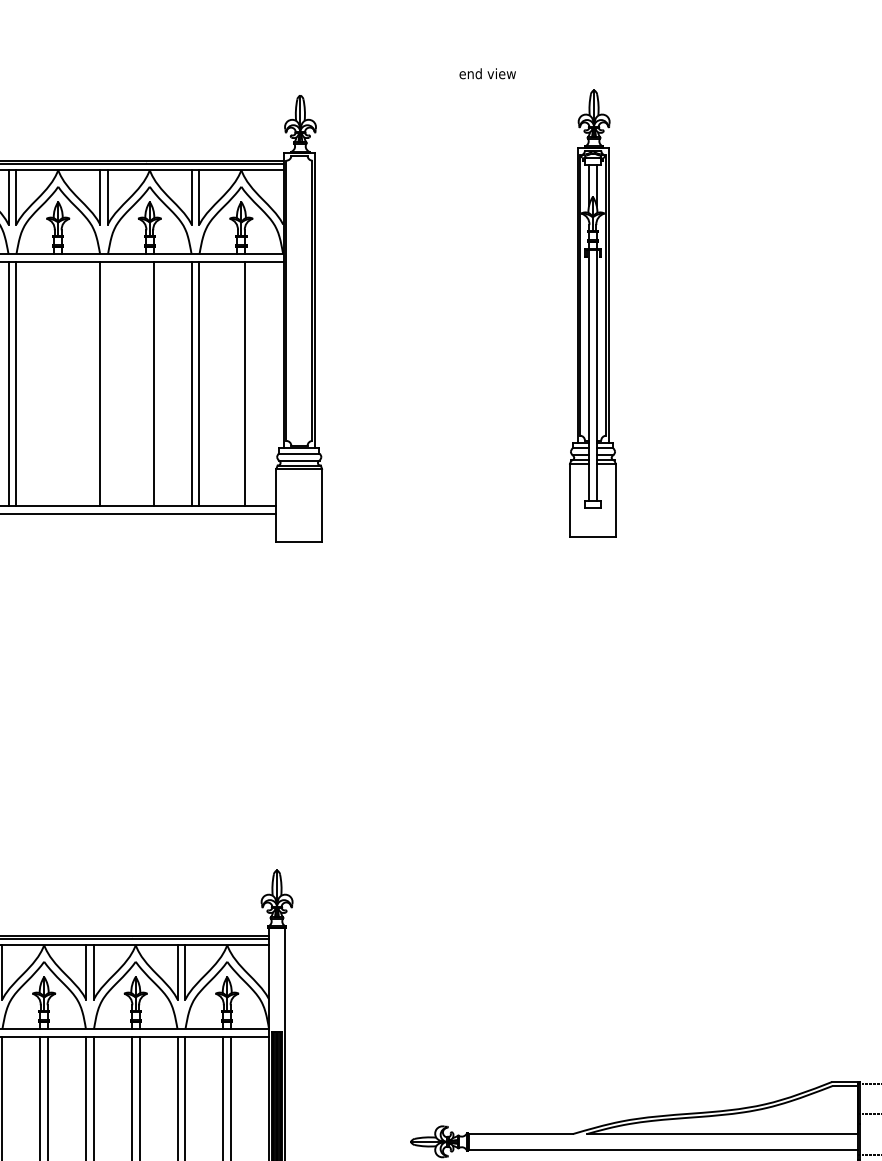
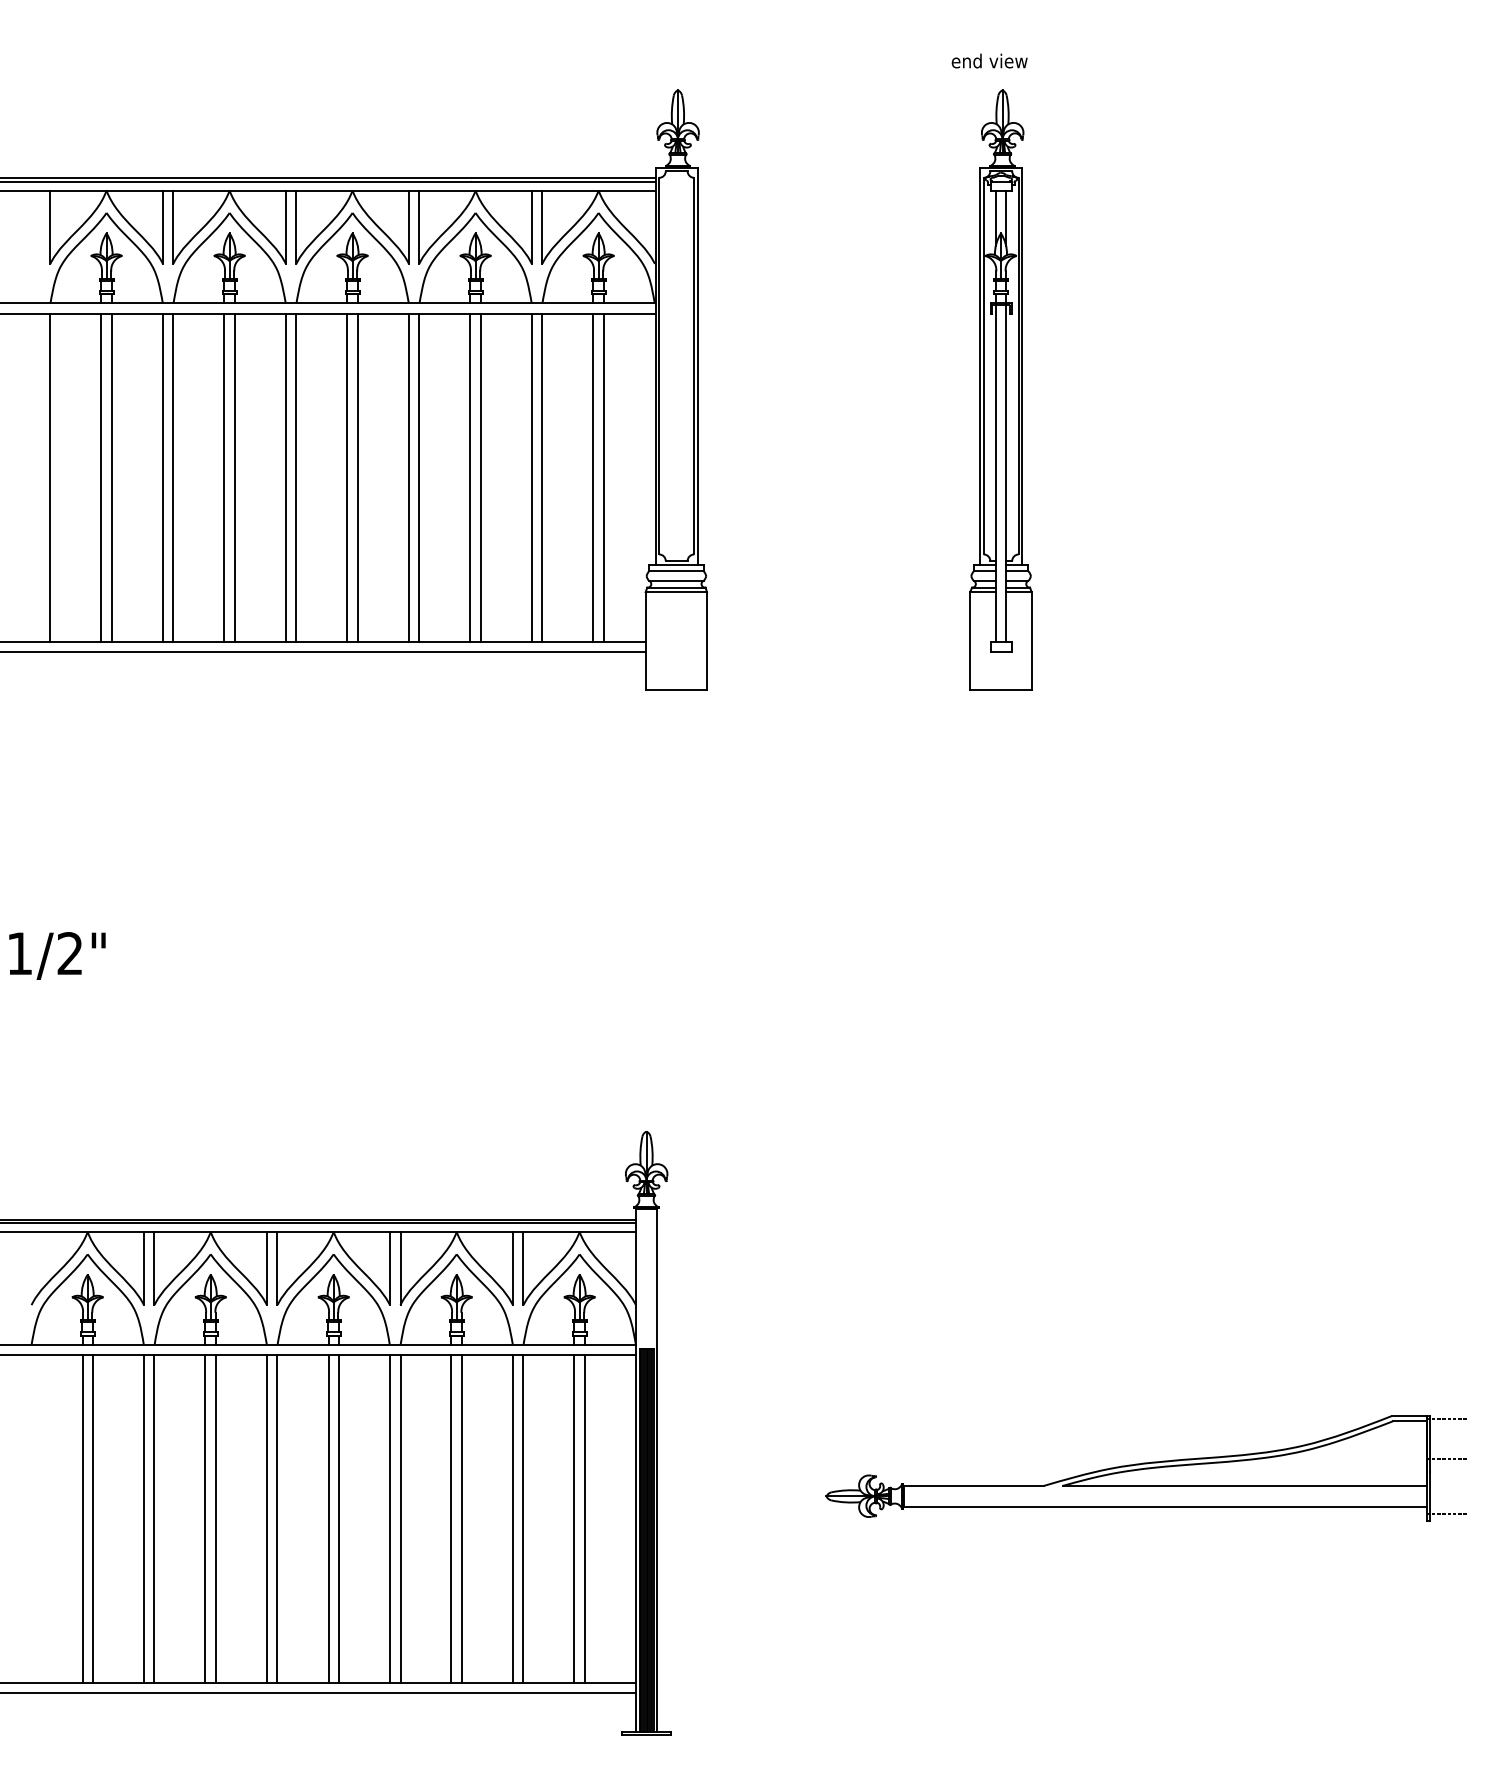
text: (487, 73) -> (989, 60), moved
part: (592, 312) -> (1000, 389), moved
line: (54, 383) -> (347, 477), added
line: (61, 383) -> (357, 477), added
line: (108, 383) -> (419, 477), added
line: (146, 383) -> (470, 477), added
line: (237, 383) -> (593, 477), added

